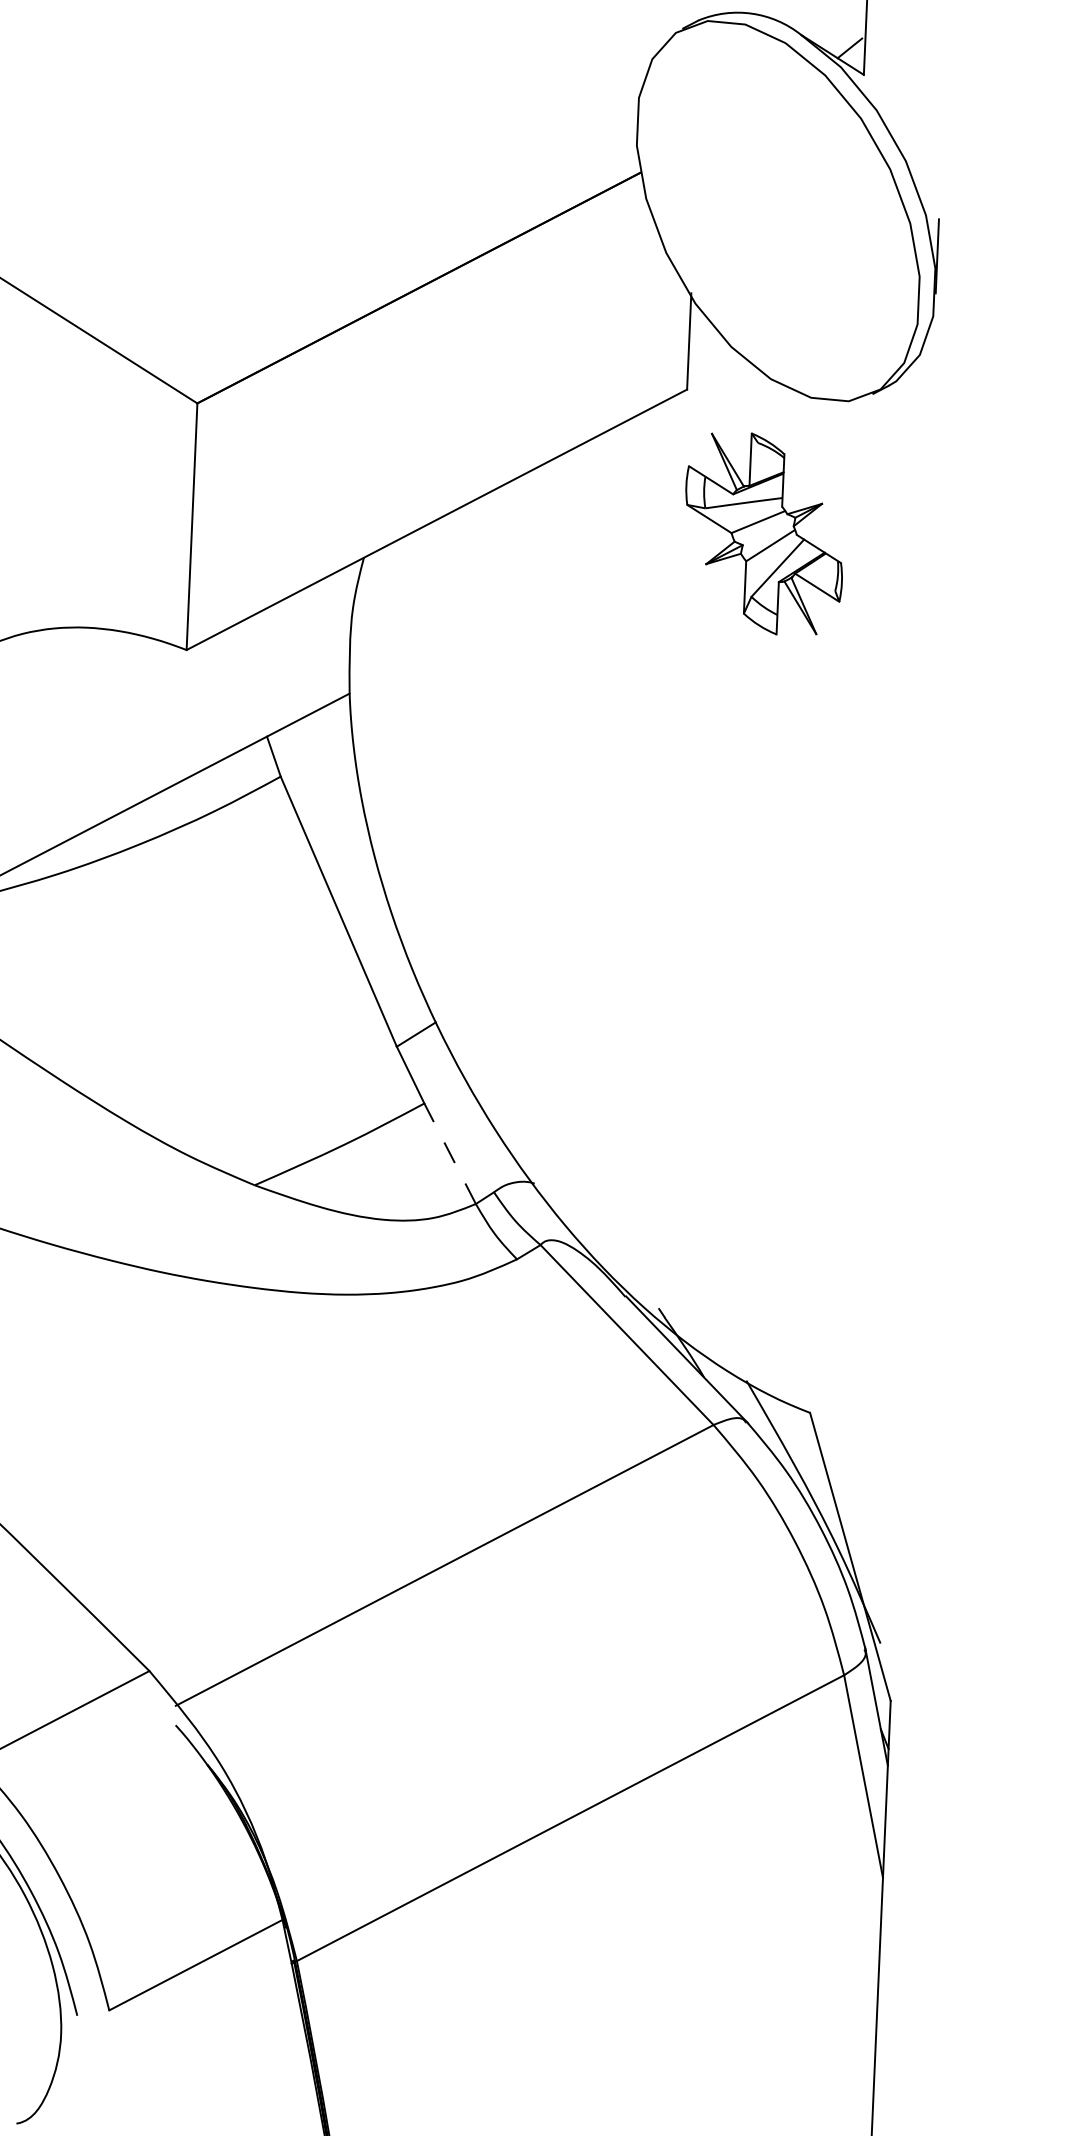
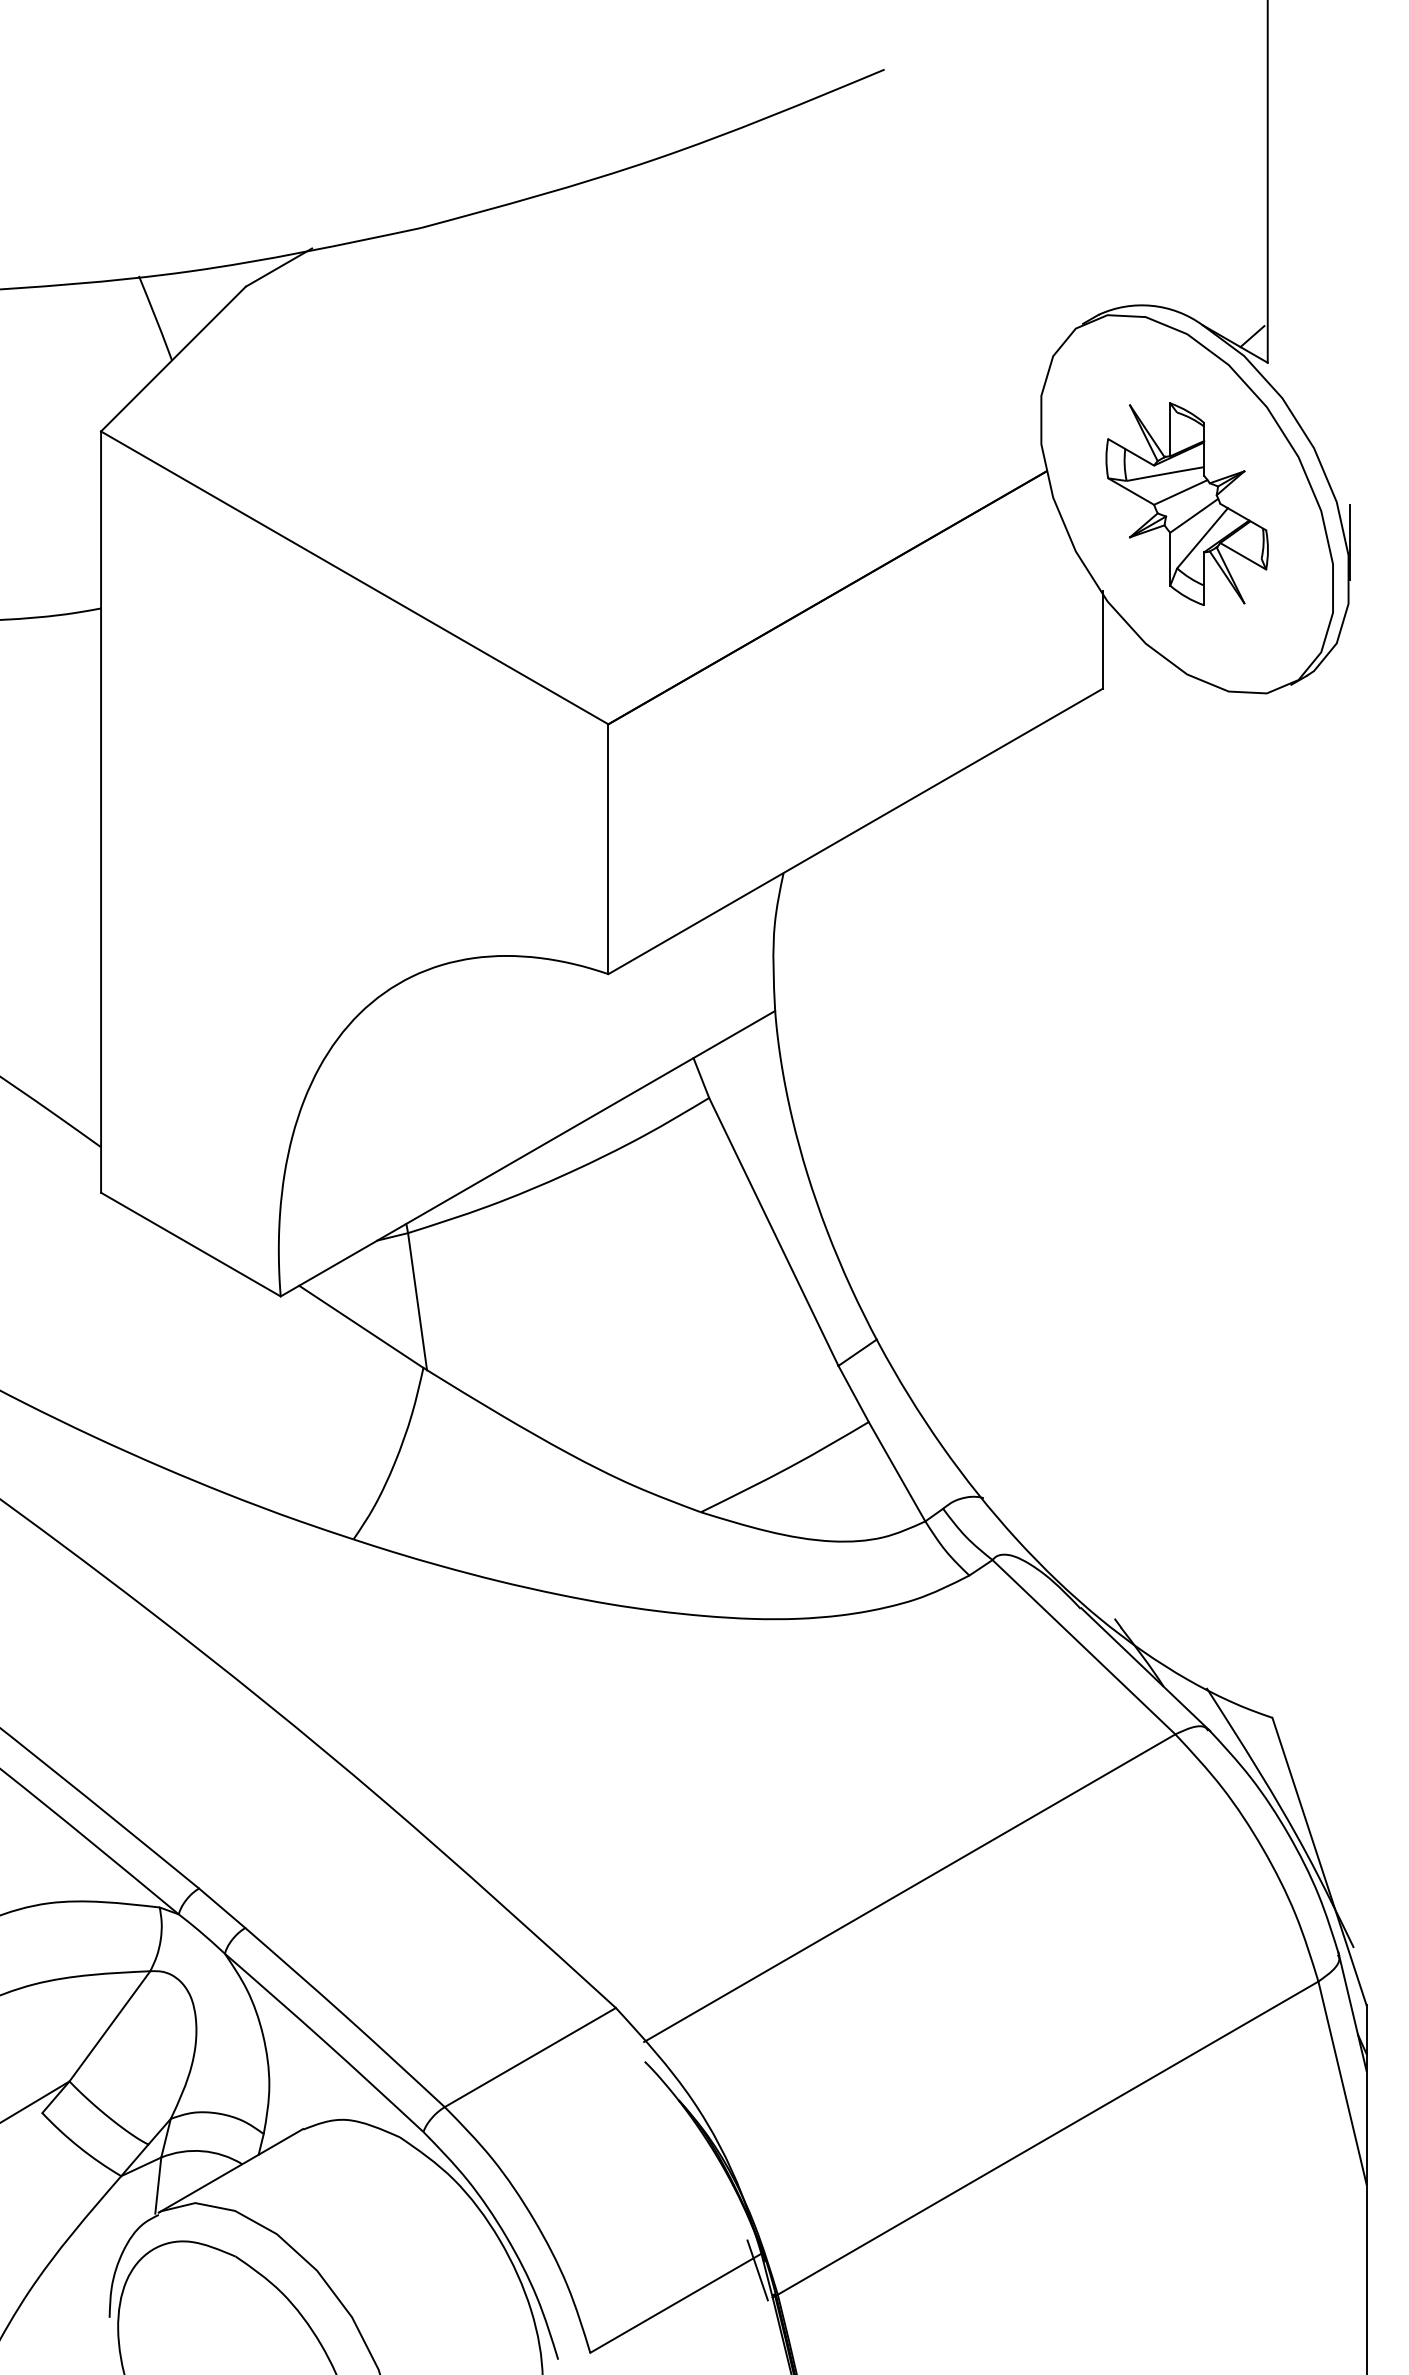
part: (763, 533) -> (1186, 503), moved
line: (449, 1153) -> (896, 1471), dashed -> solid
line: (277, 1936) -> (757, 2270), added

